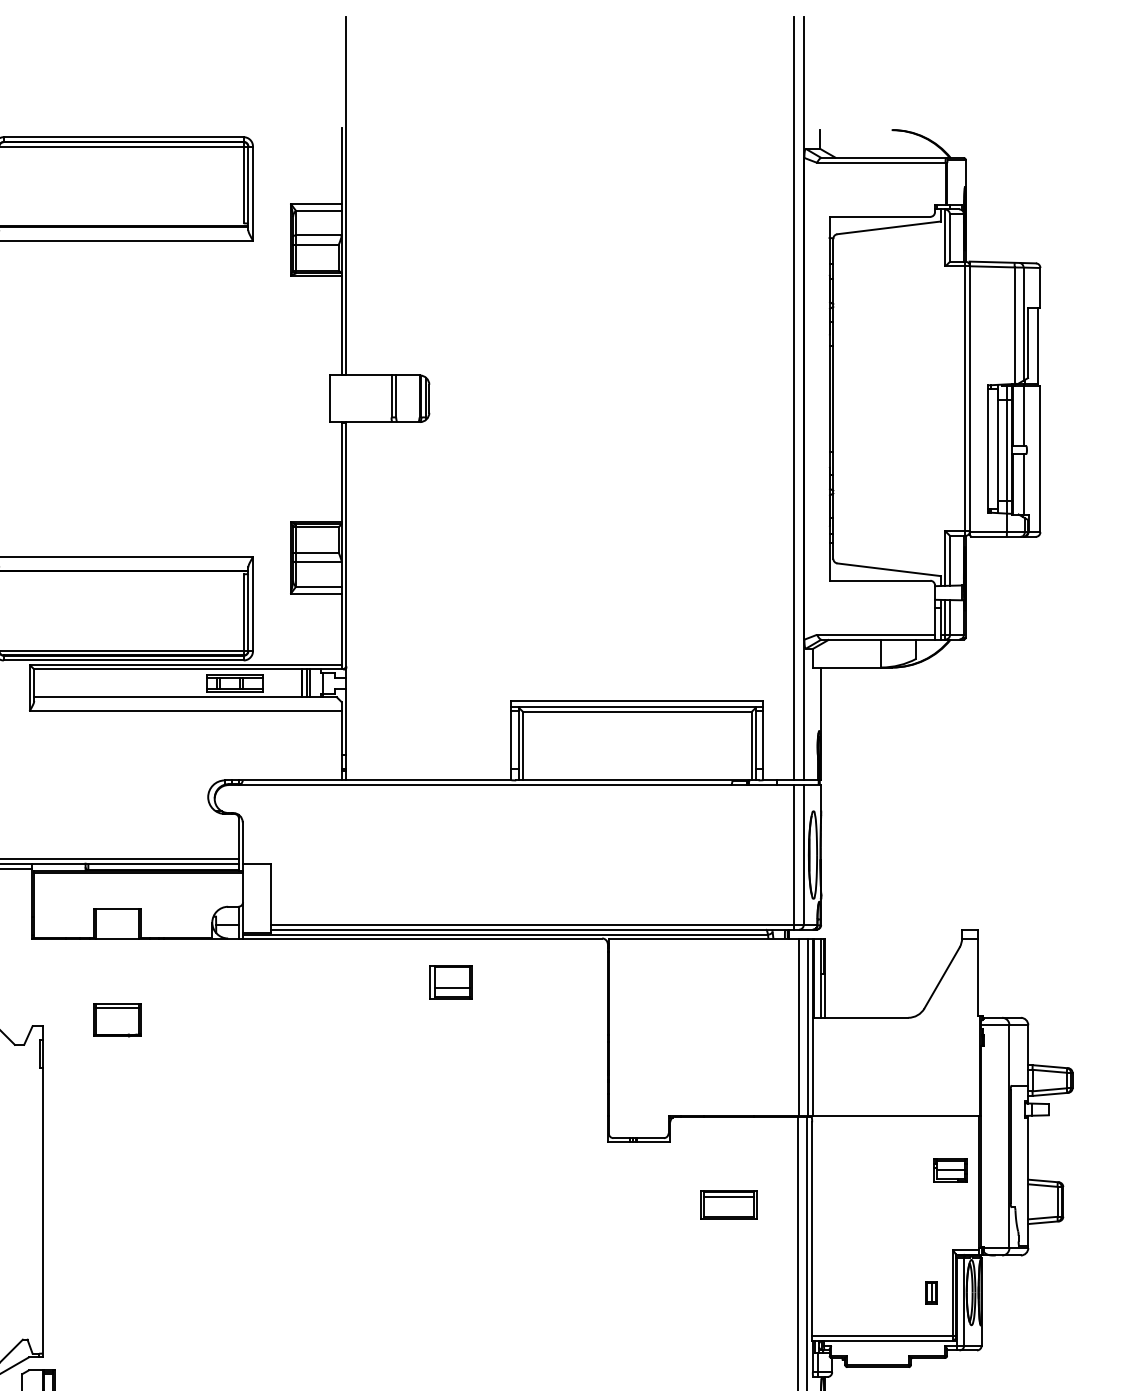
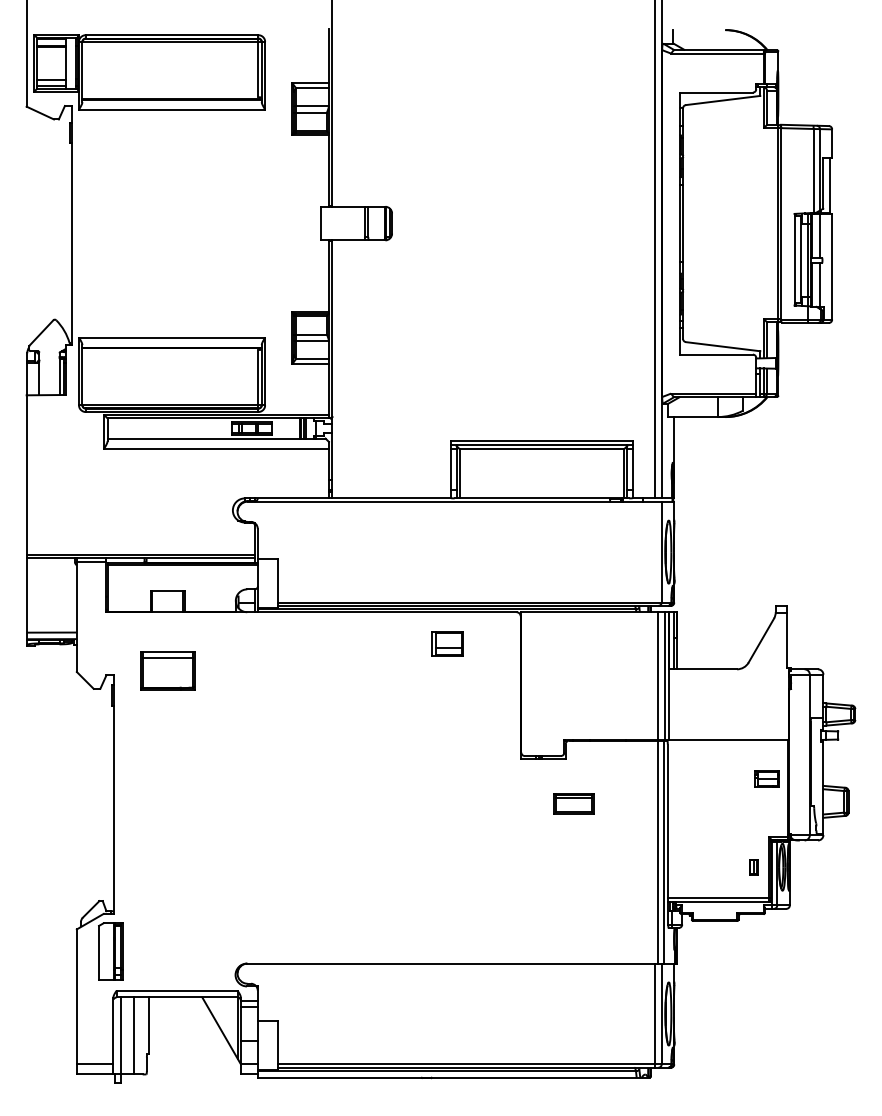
line: (795, 856) -> (655, 553), removed
part: (450, 981) -> (447, 643), moved
part: (117, 1019) -> (167, 670), size x1.6
part: (728, 1204) -> (573, 803), moved

